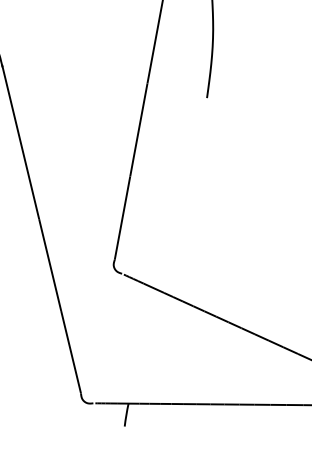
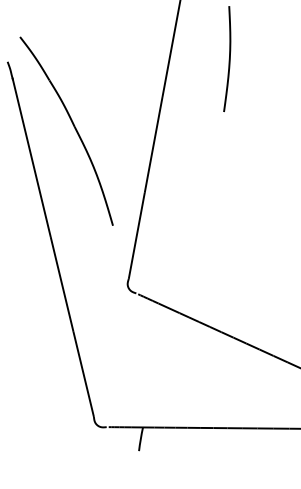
part: (61, 113) -> (73, 127), added

